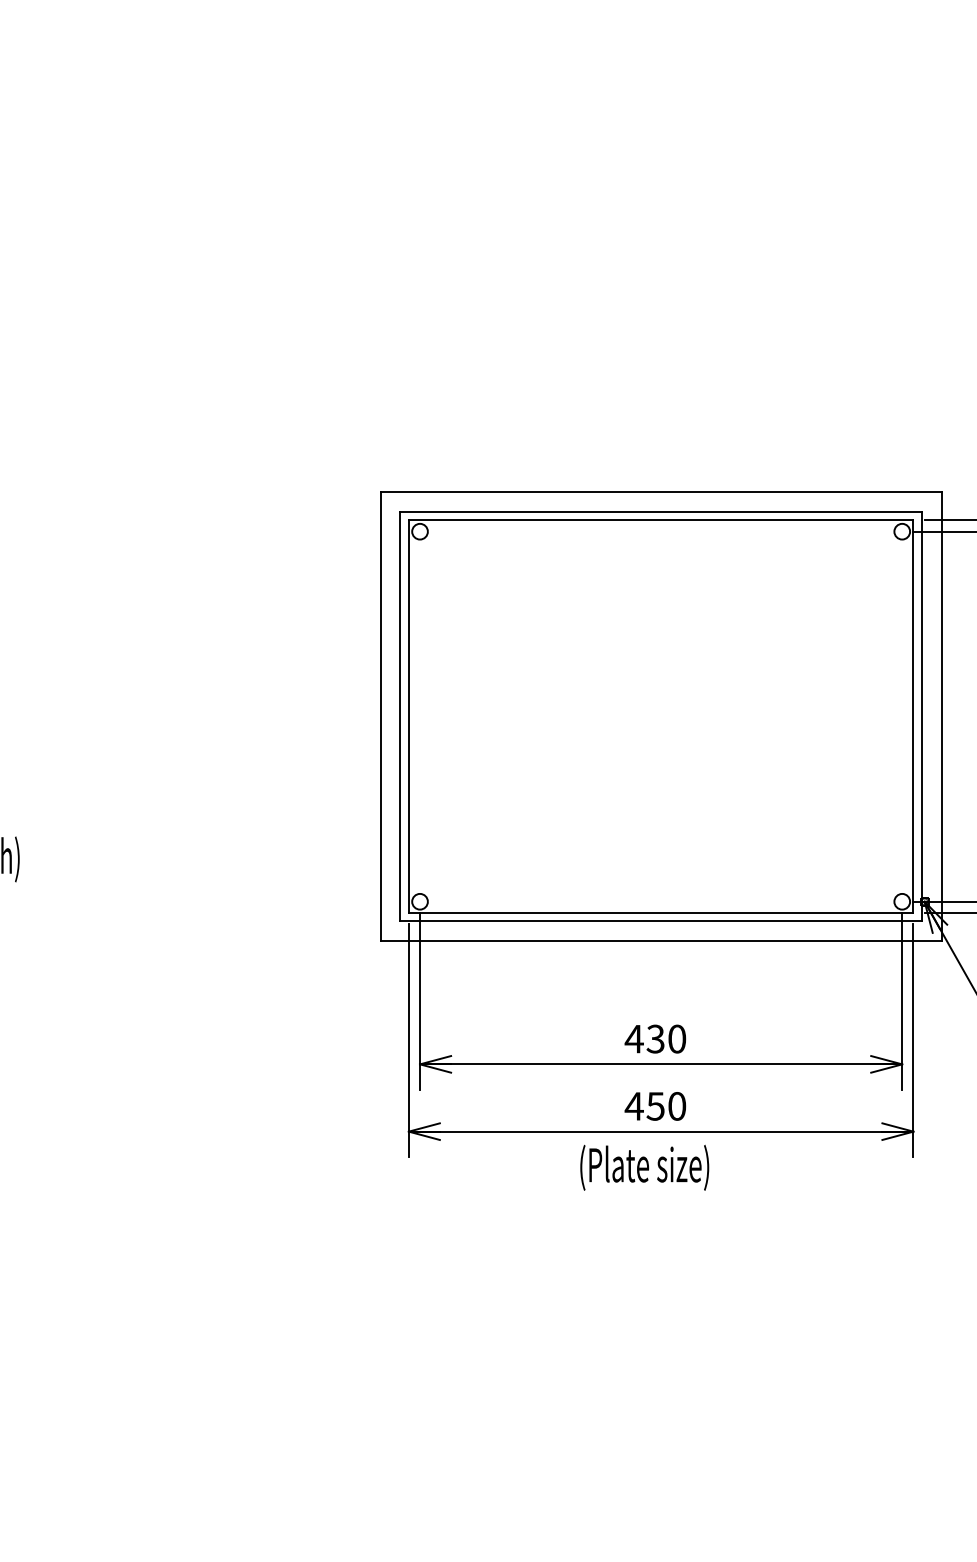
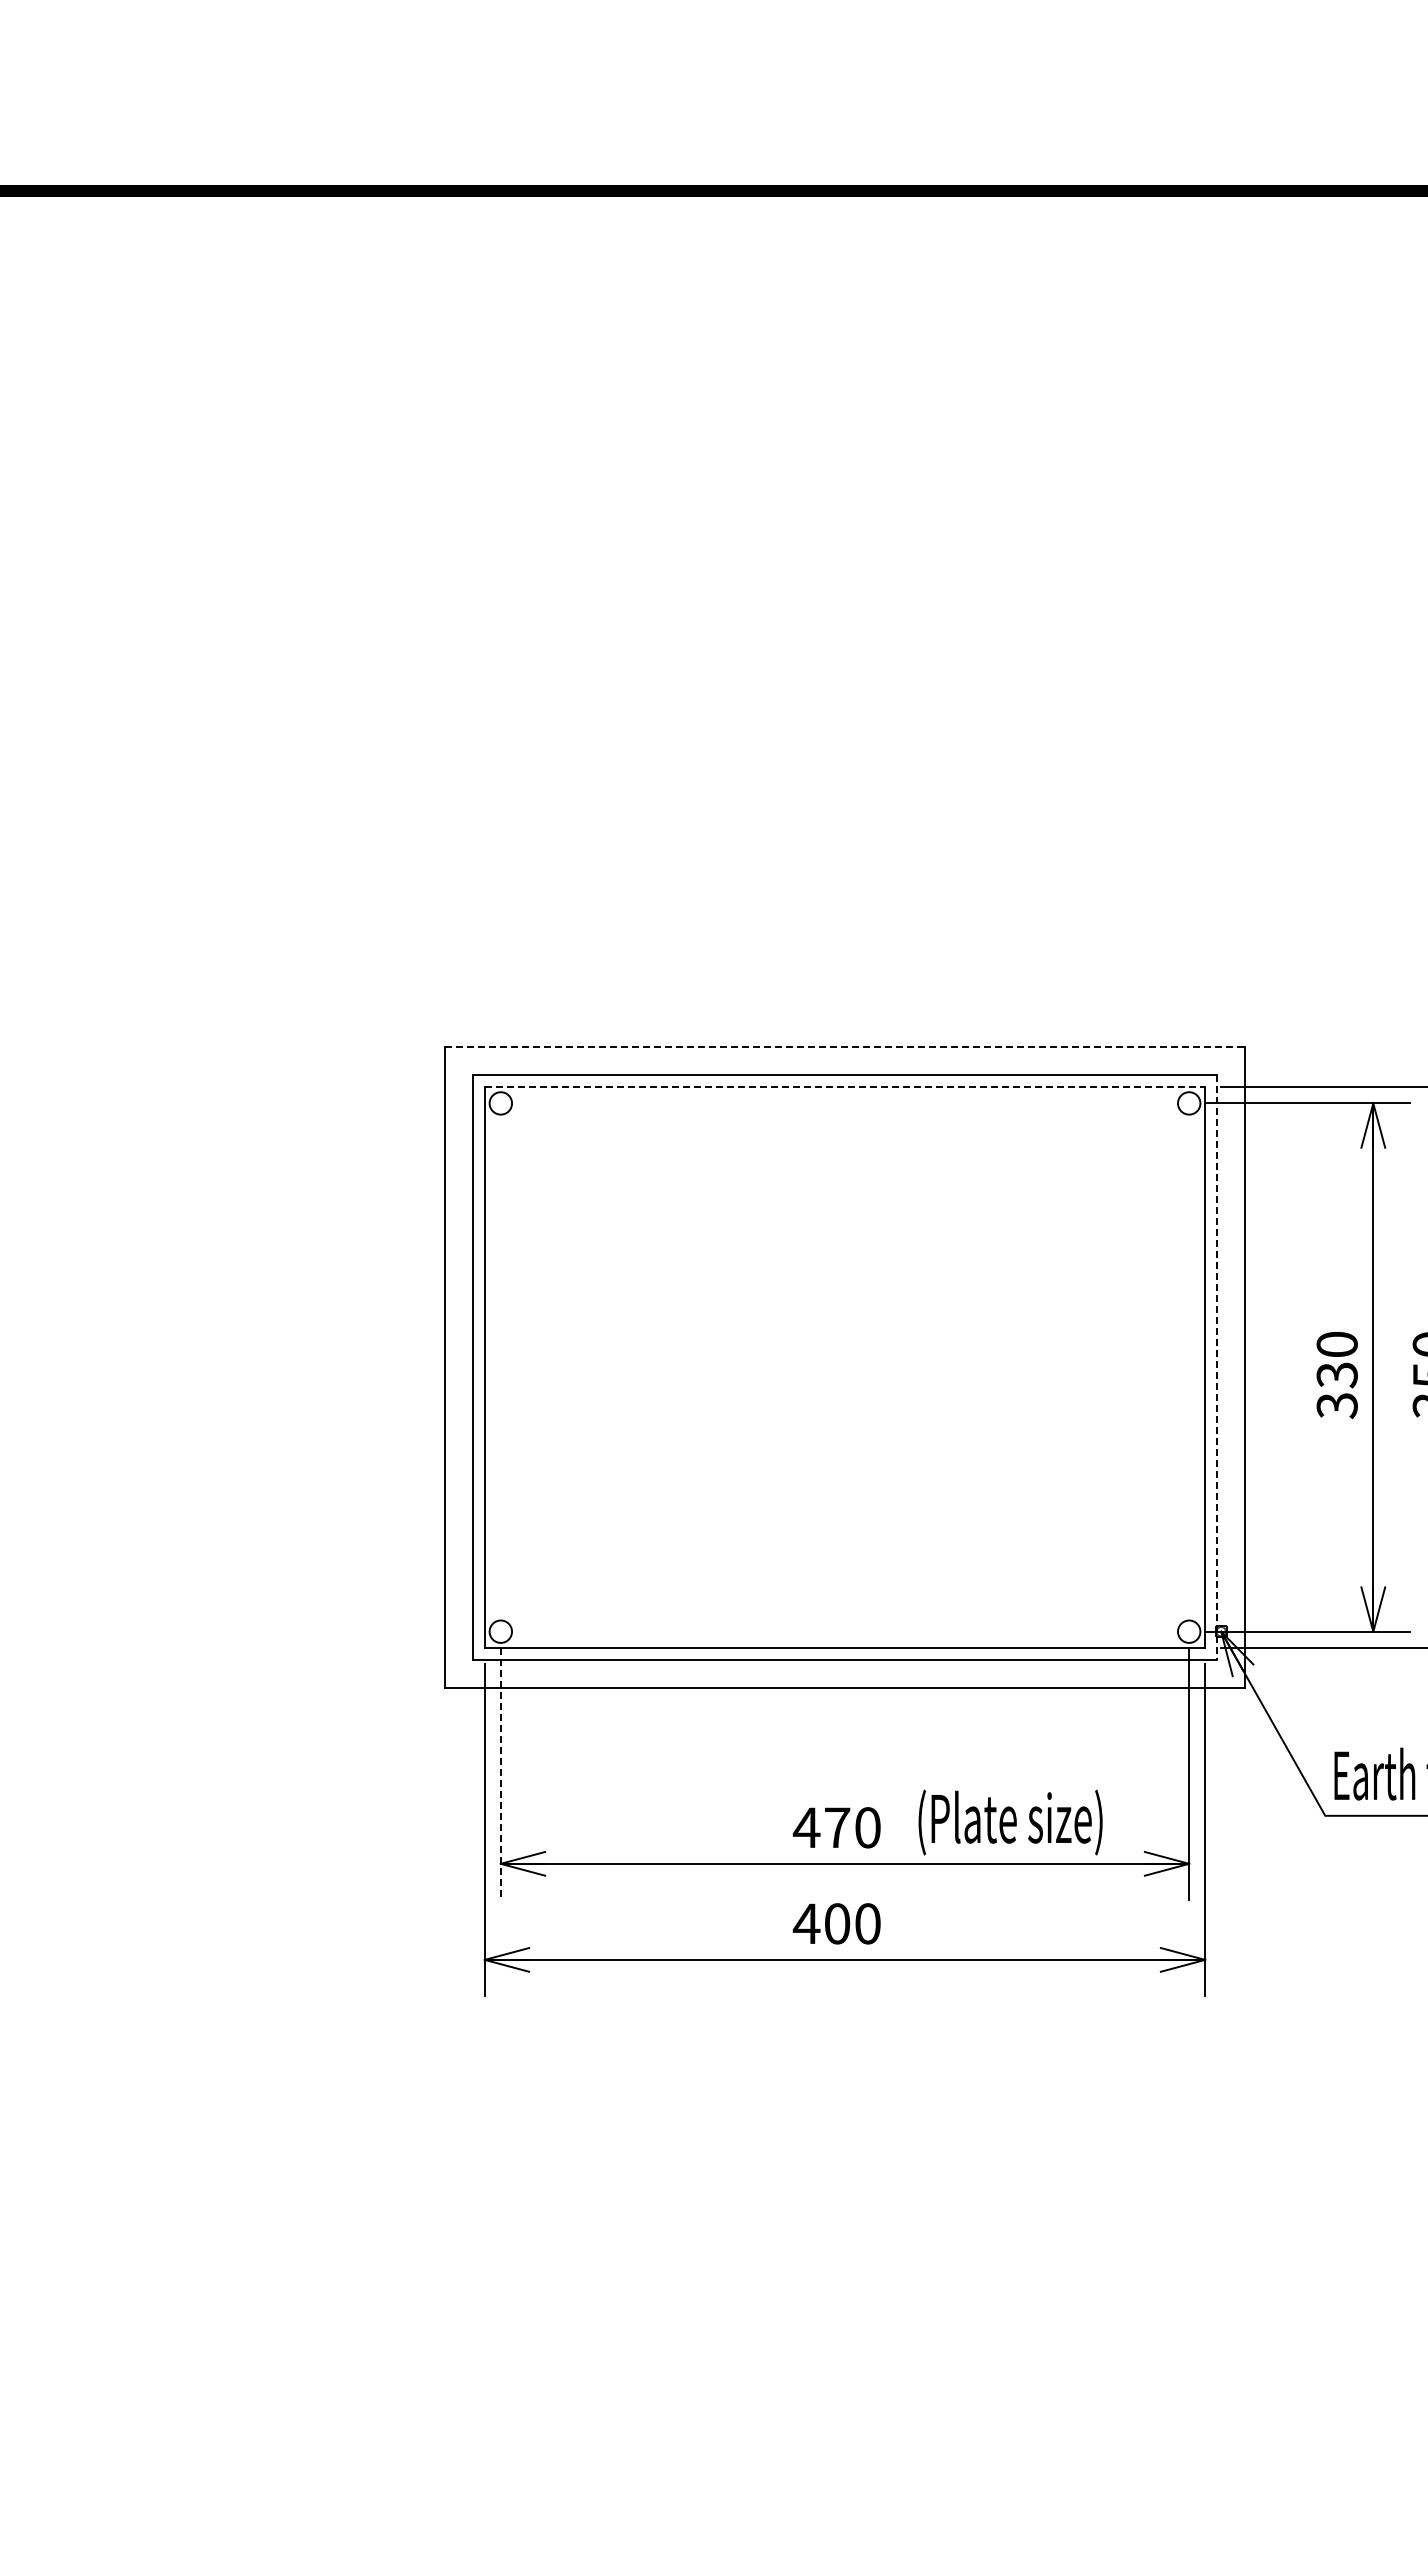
line: (661, 492) -> (845, 1047), solid -> dashed
line: (661, 520) -> (845, 1087), solid -> dashed
line: (922, 717) -> (1217, 1368), solid -> dashed
line: (419, 1001) -> (500, 1774), solid -> dashed
text: (655, 1038) -> (837, 1827), 430 -> 470
text: (655, 1106) -> (837, 1923), 450 -> 400
text: (644, 1167) -> (1010, 1822), moved

